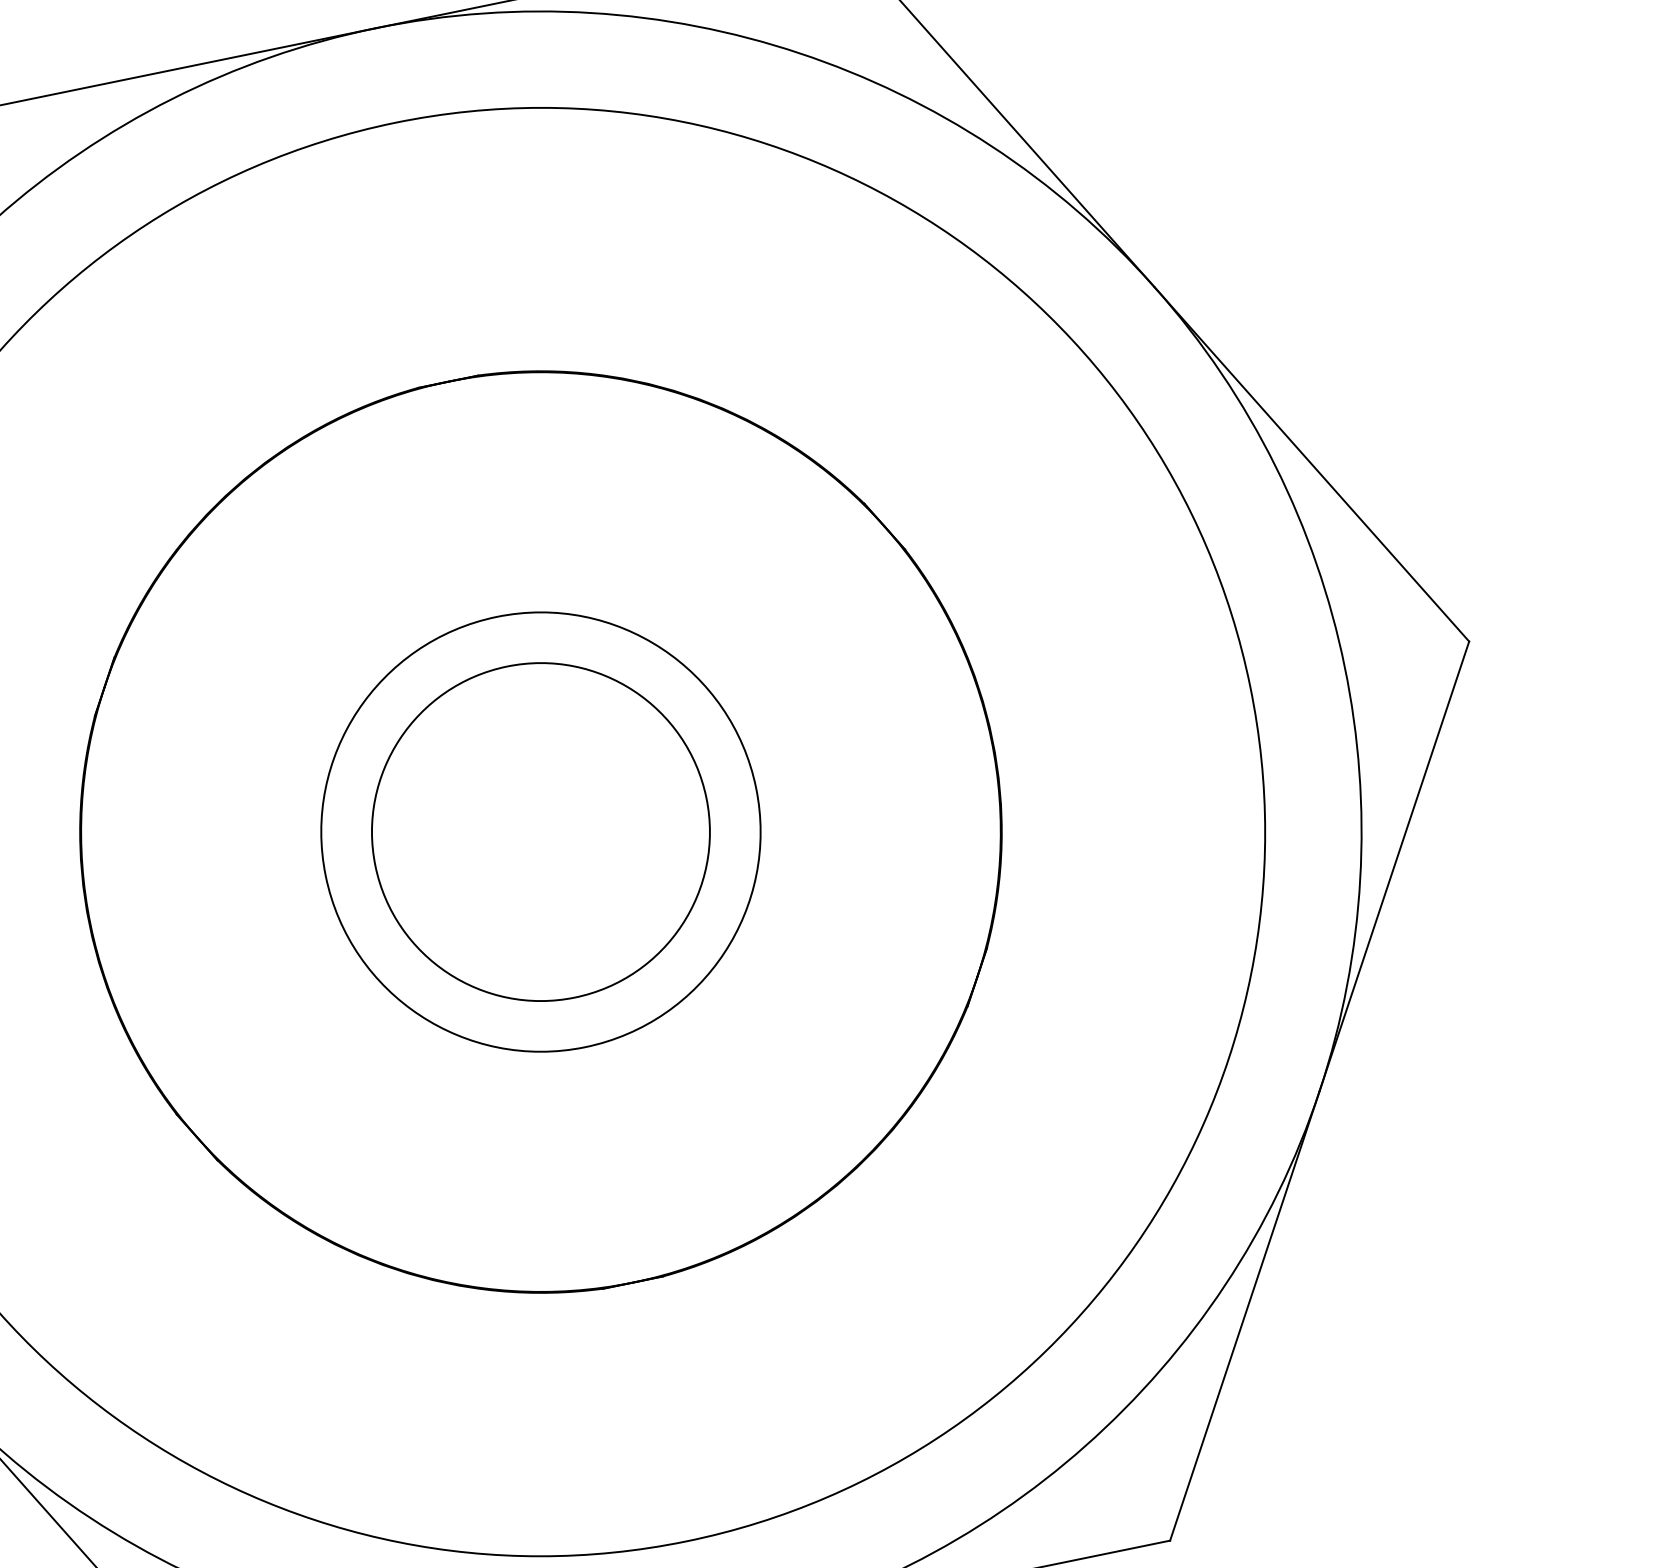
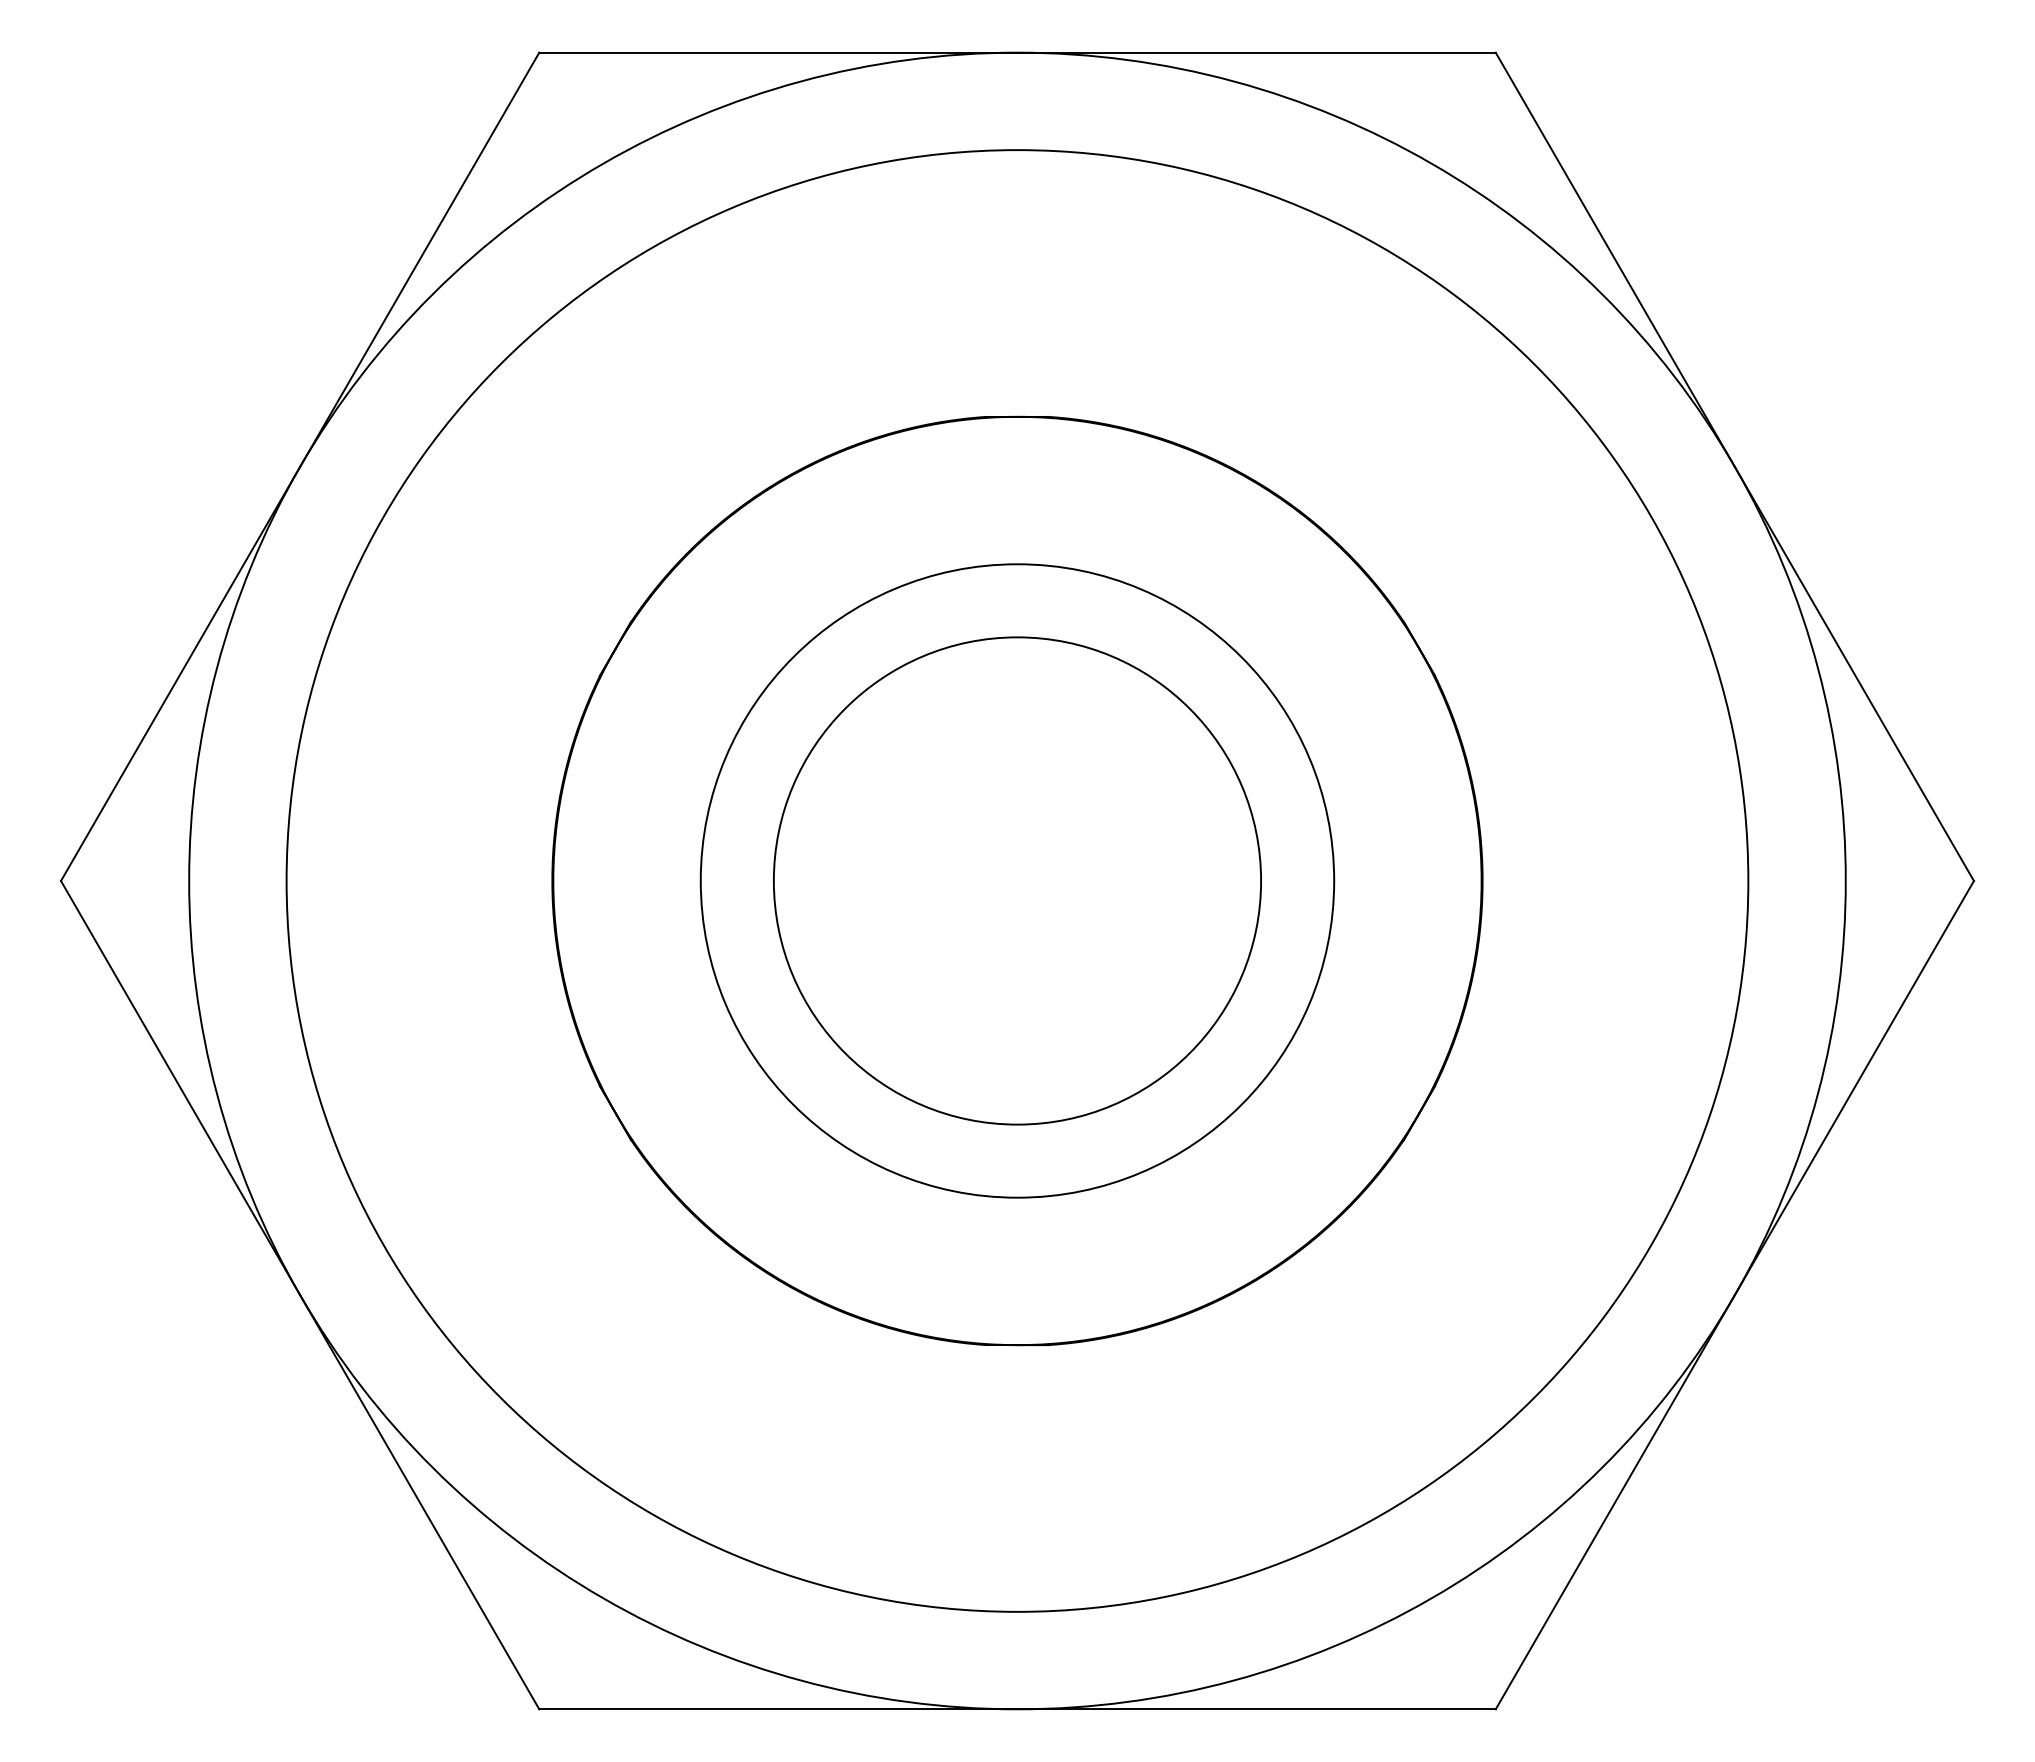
circle: (540, 831) -> (1017, 880), size x1.43
circle: (540, 831) -> (1017, 880), size x1.43

